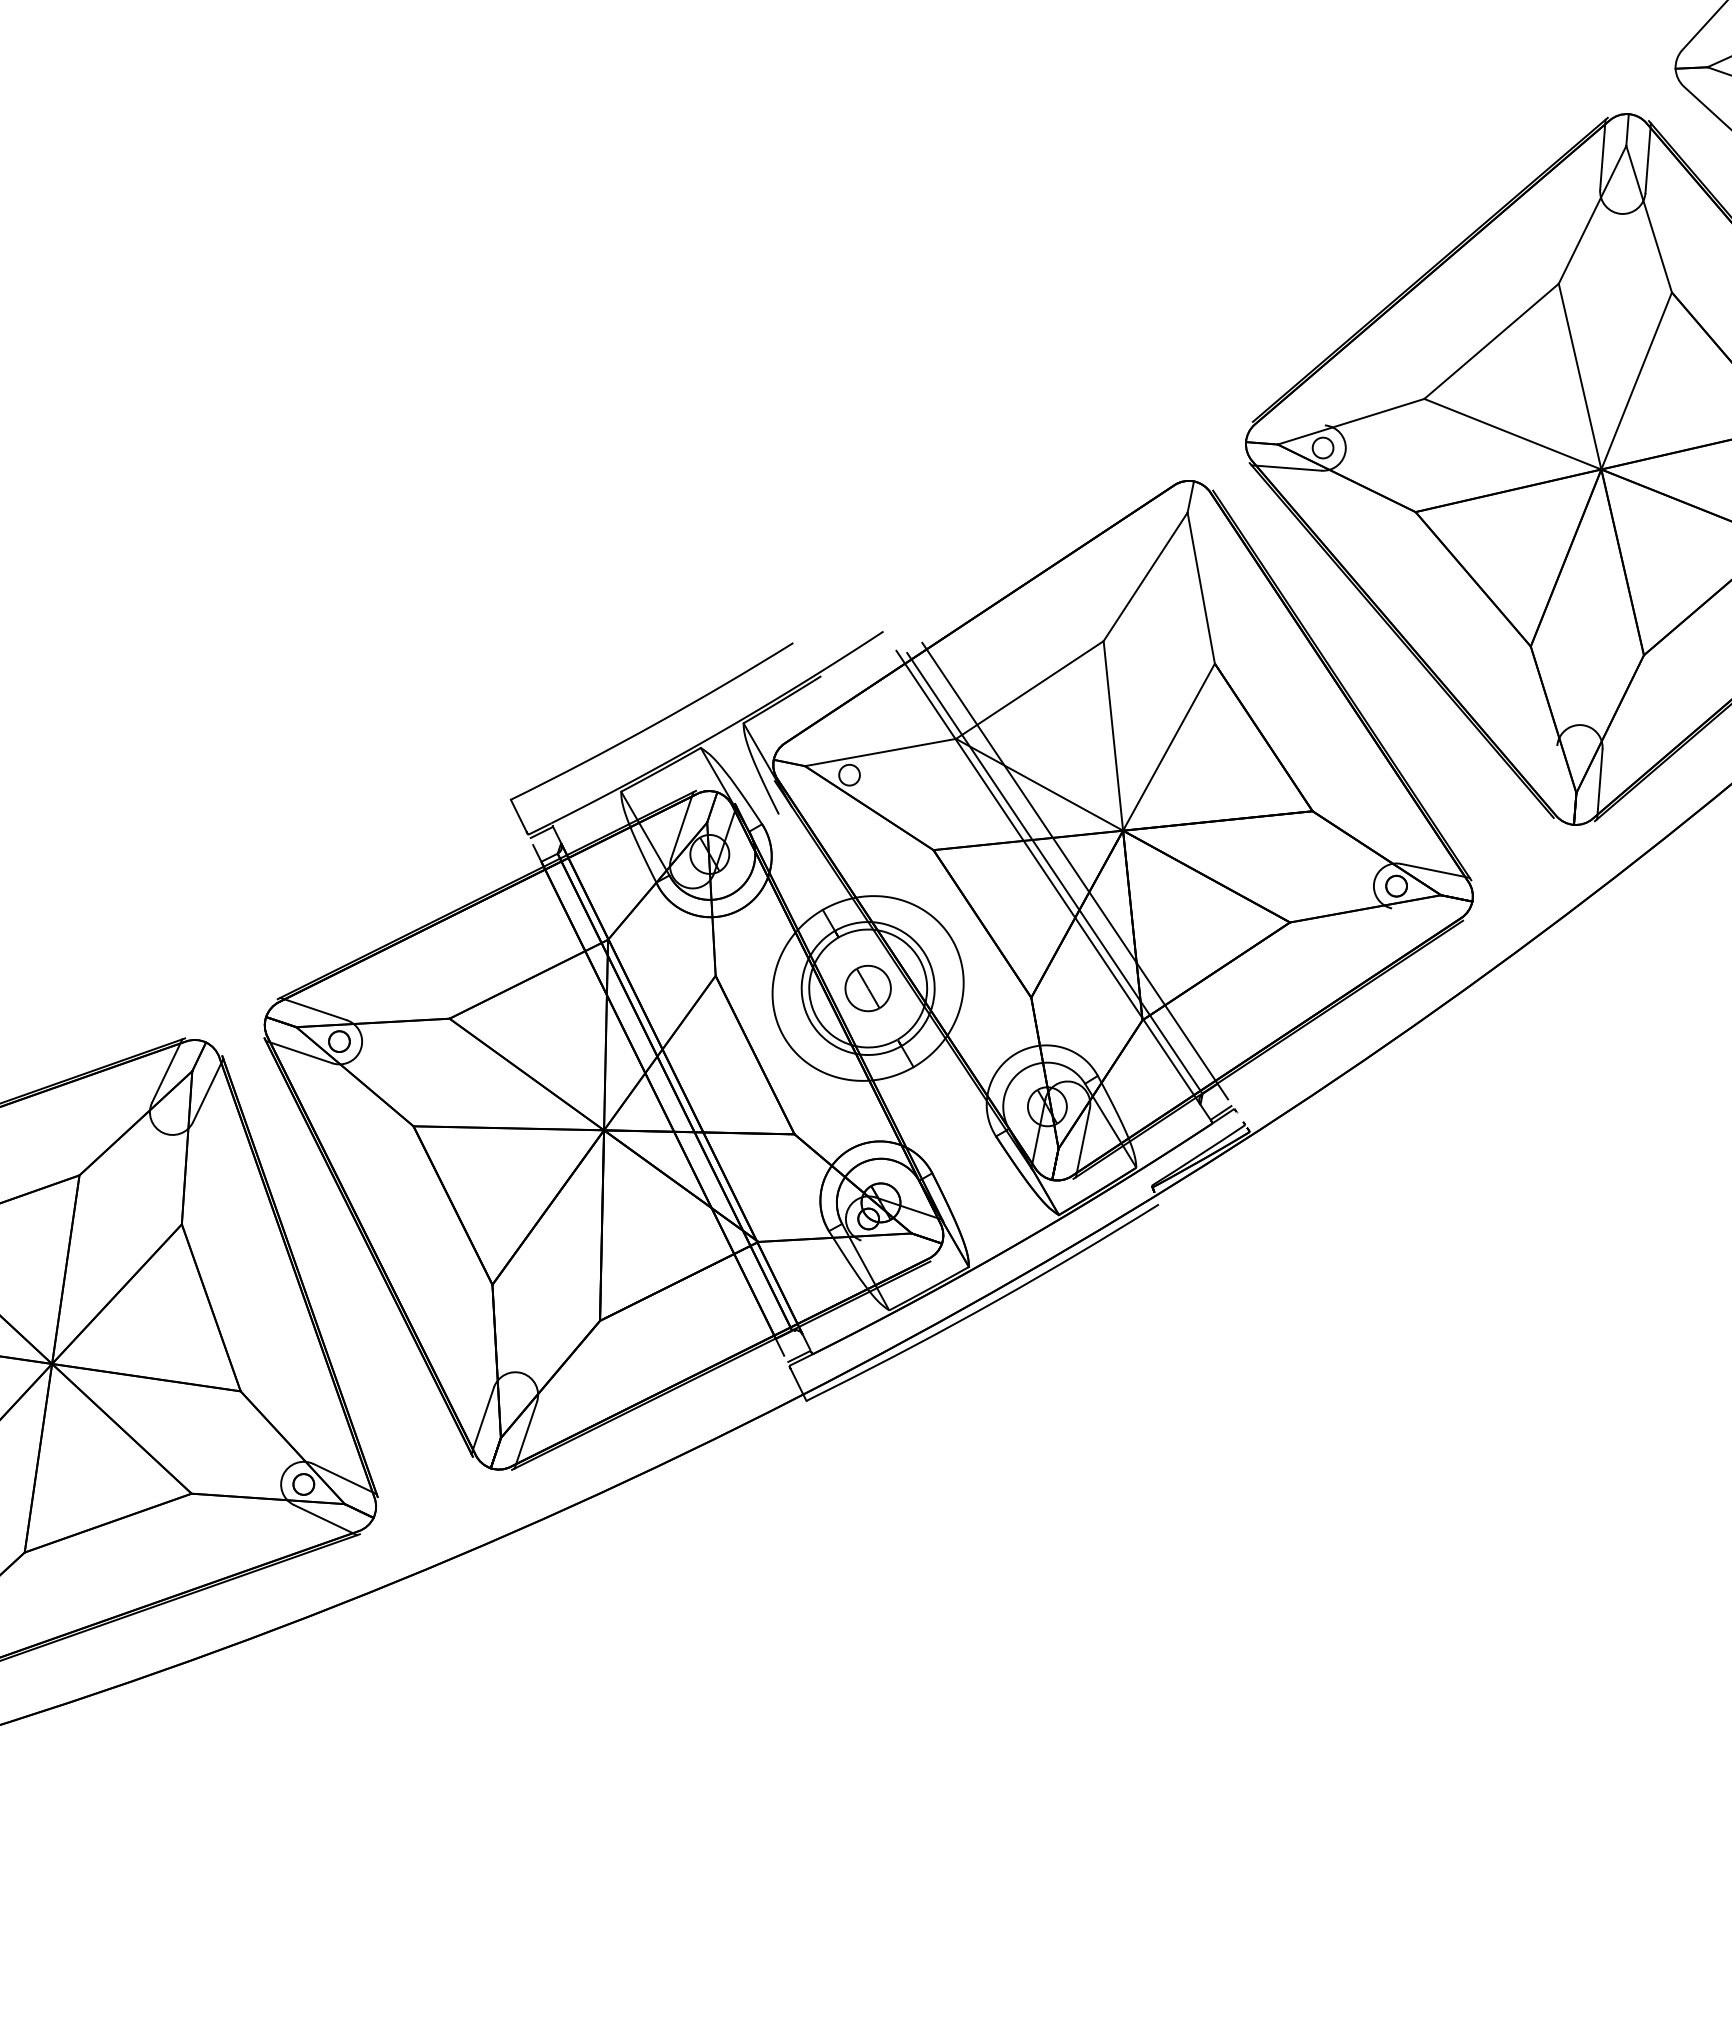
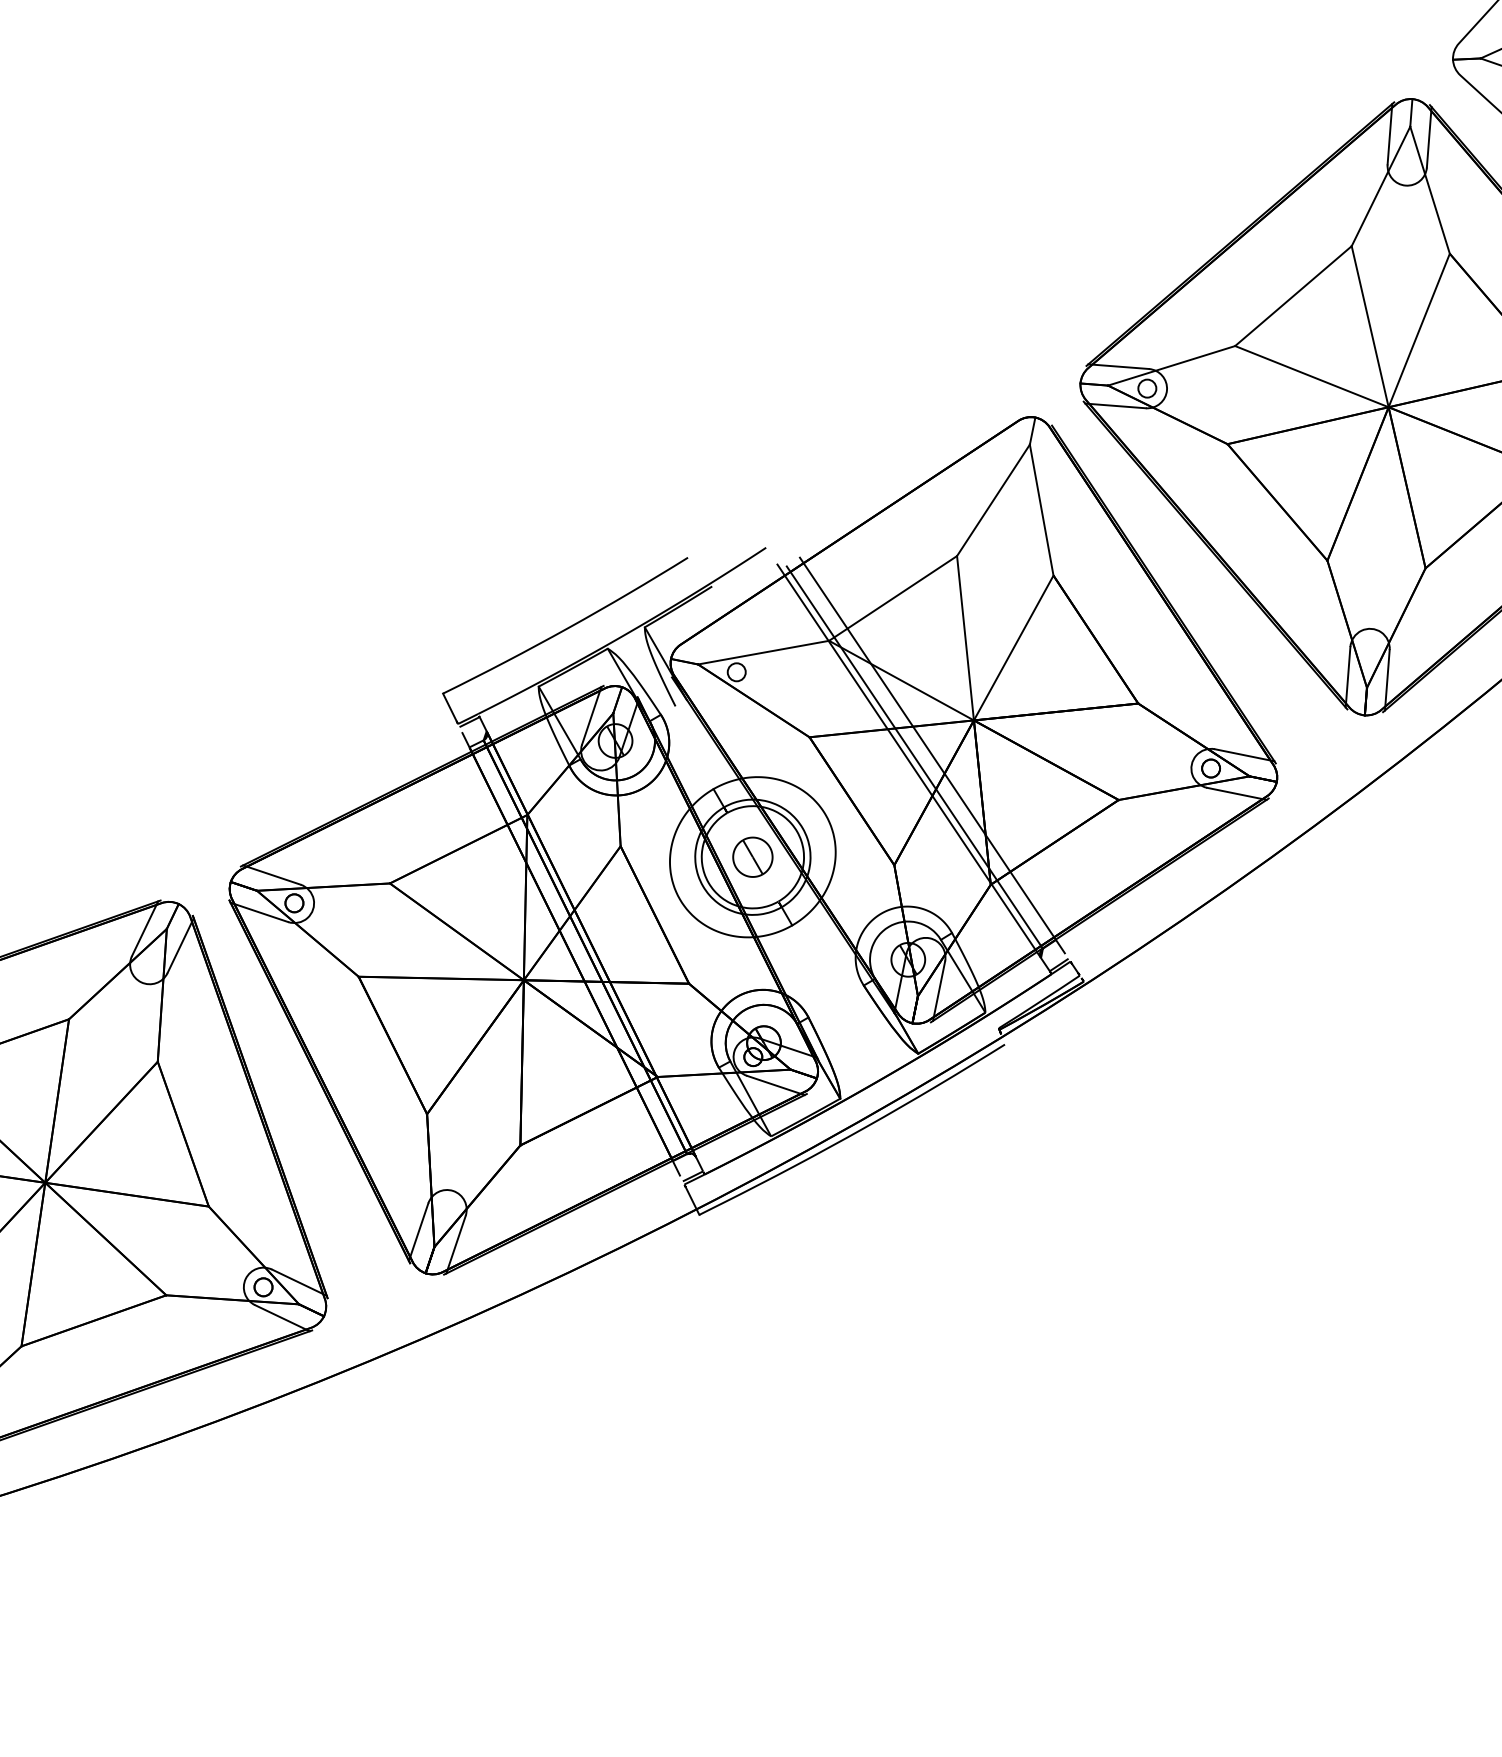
line: (1289, 422) -> (1118, 366), added
line: (1554, 780) -> (1347, 676), added
line: (1426, 915) -> (1237, 793), added
line: (894, 1251) -> (775, 1085), added

